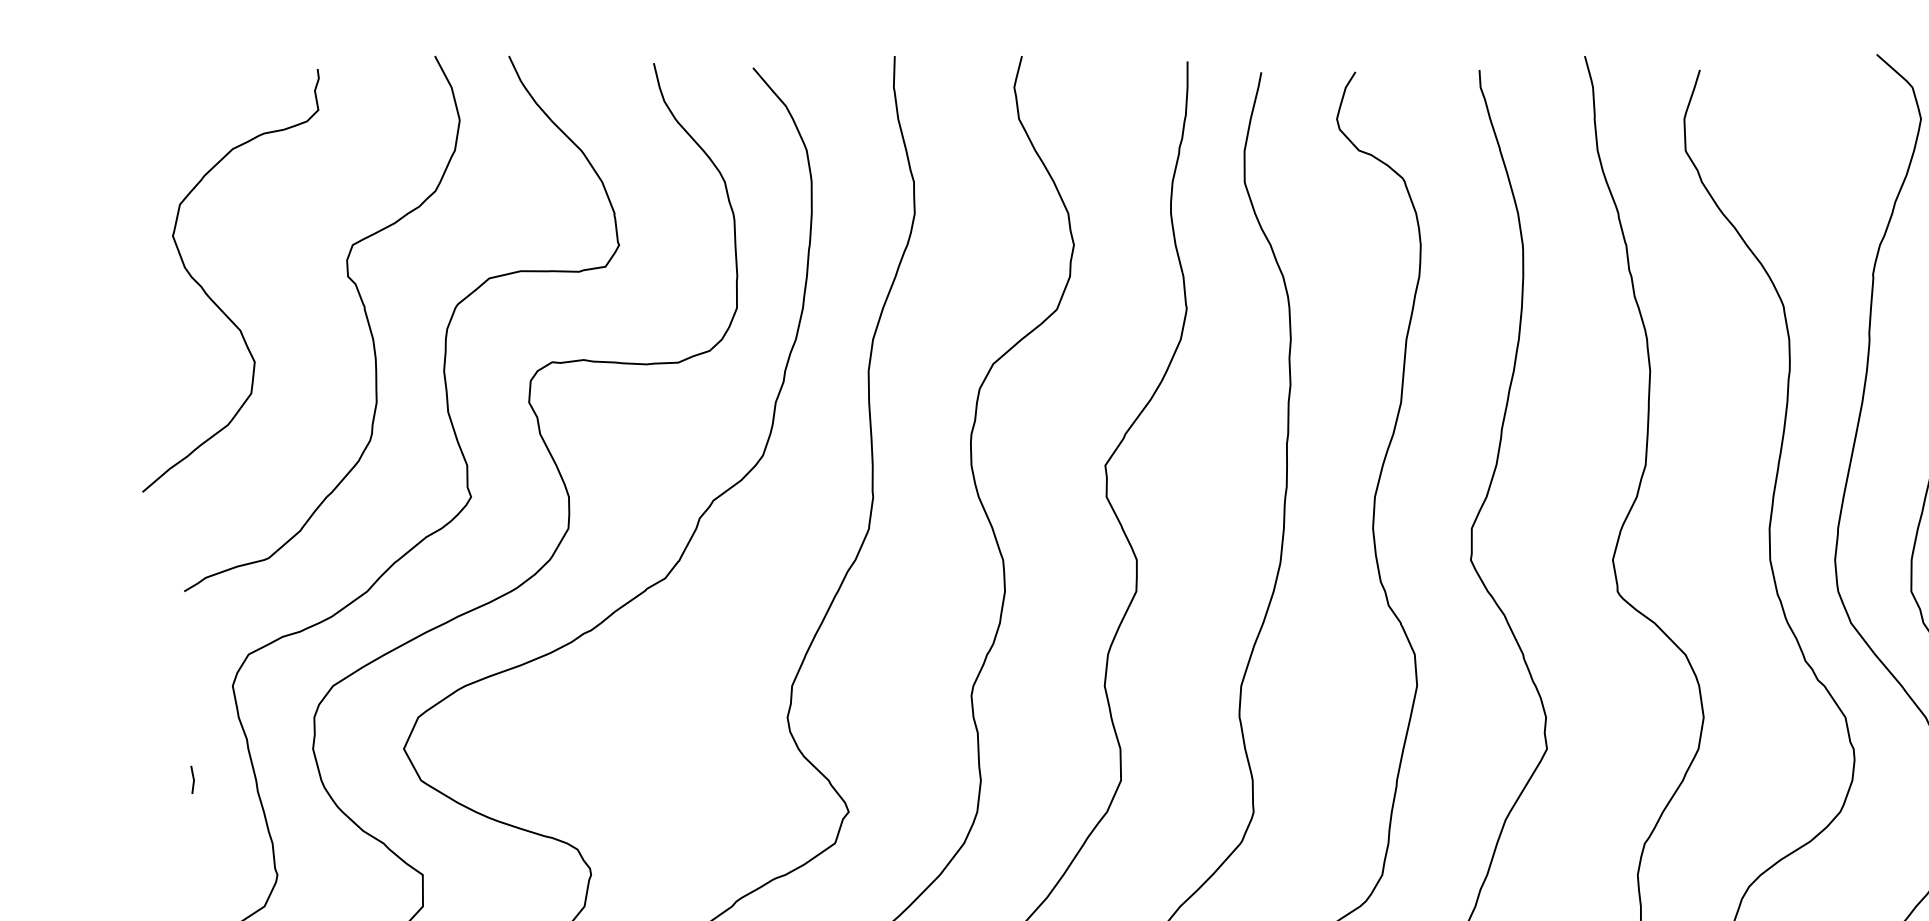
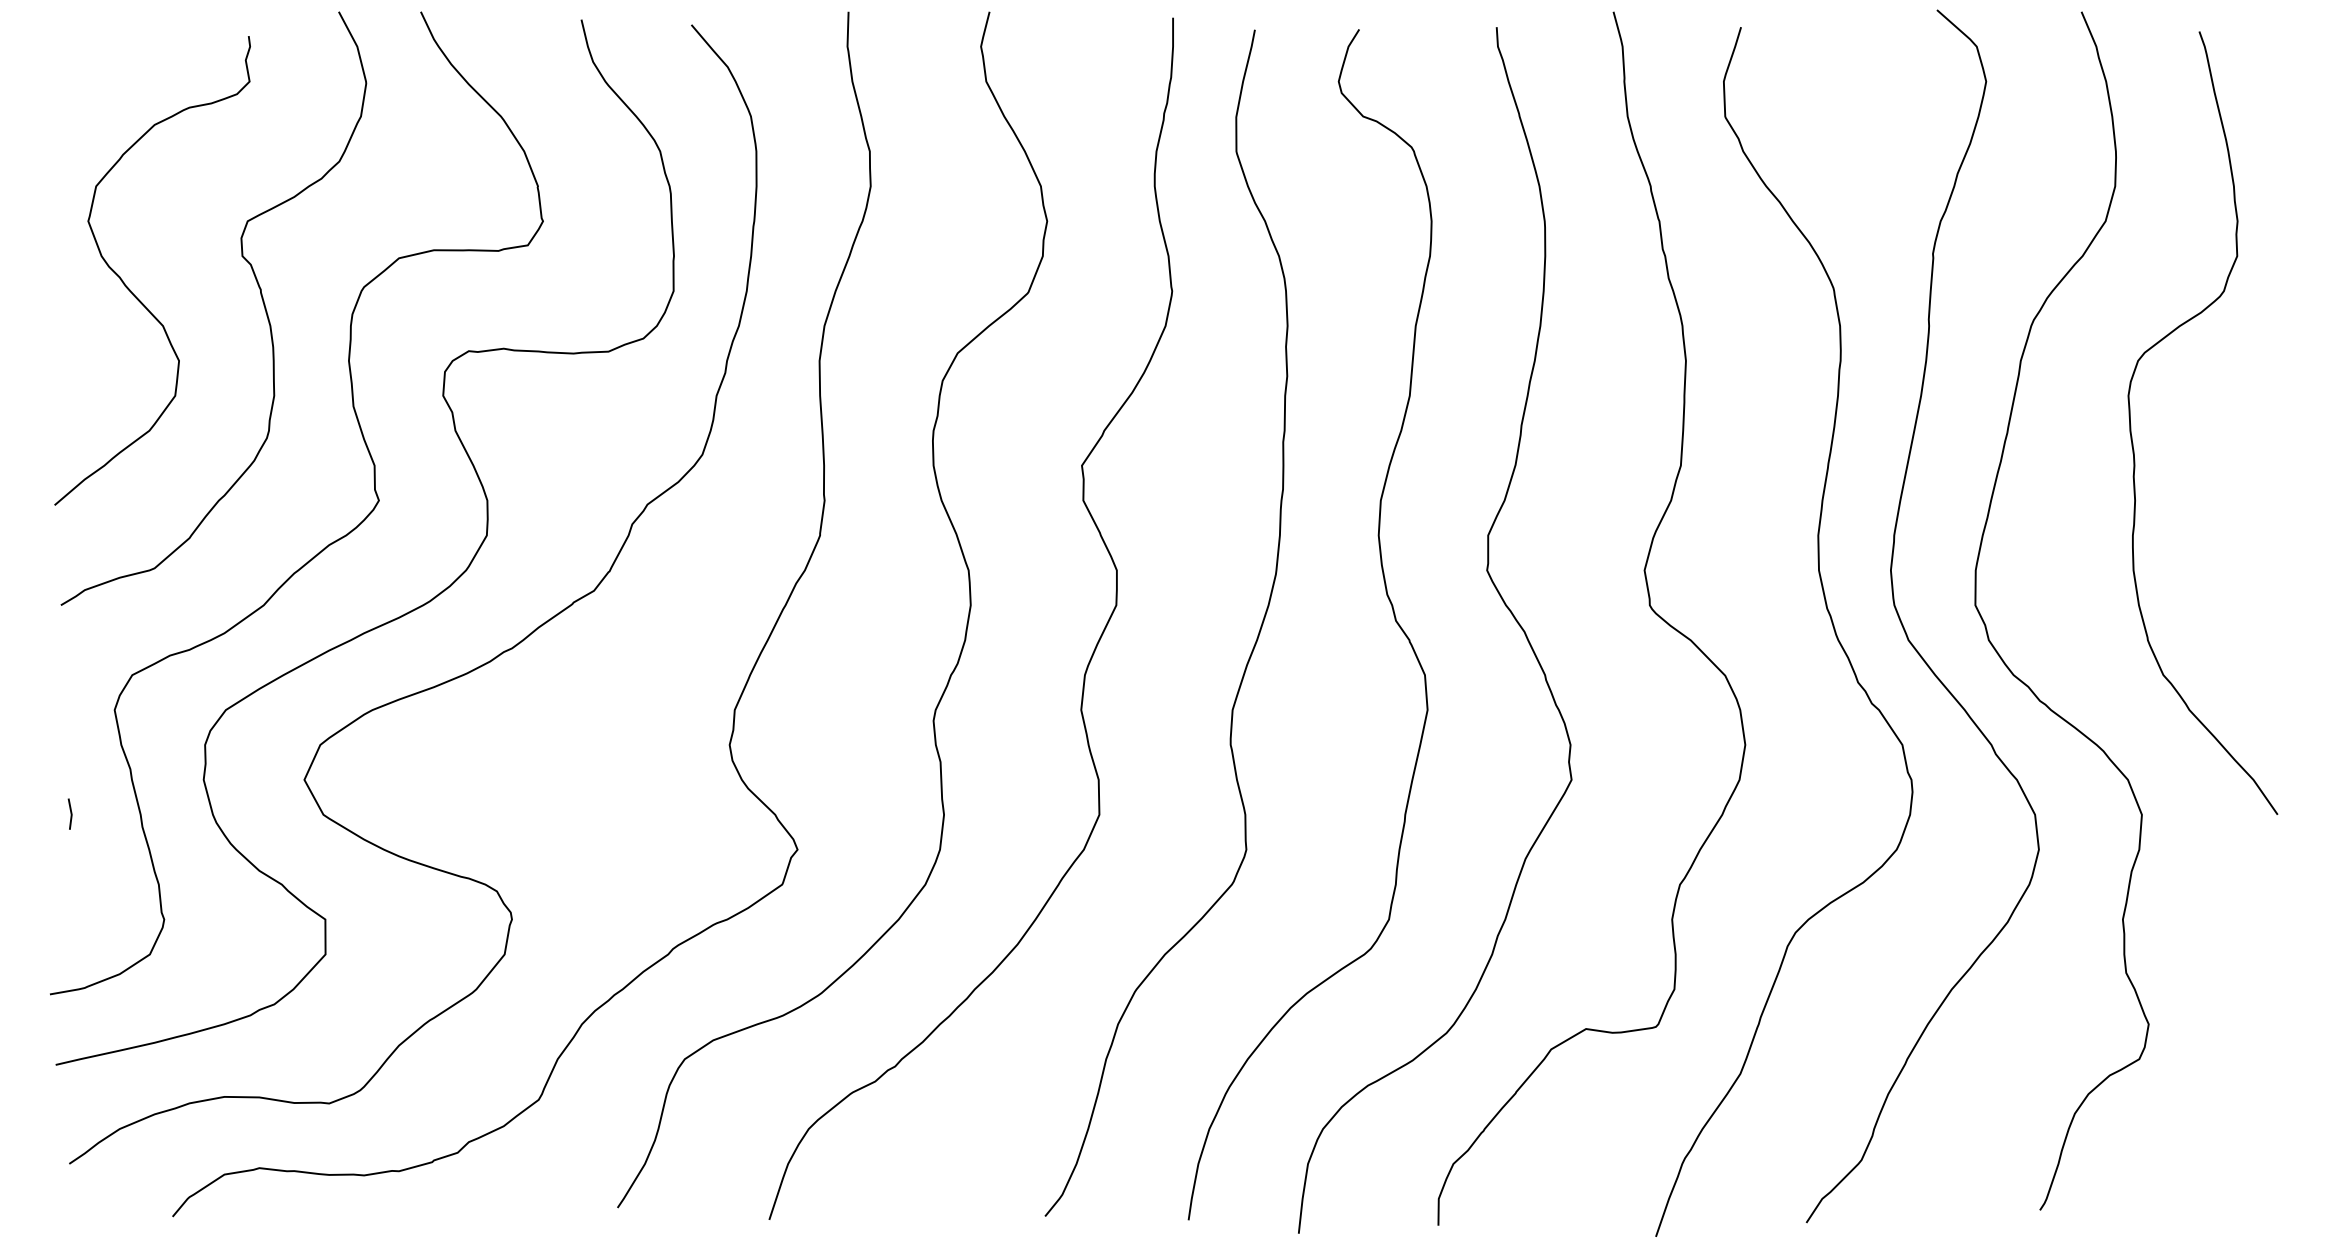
curve: (210, 297) -> (130, 289), moved

